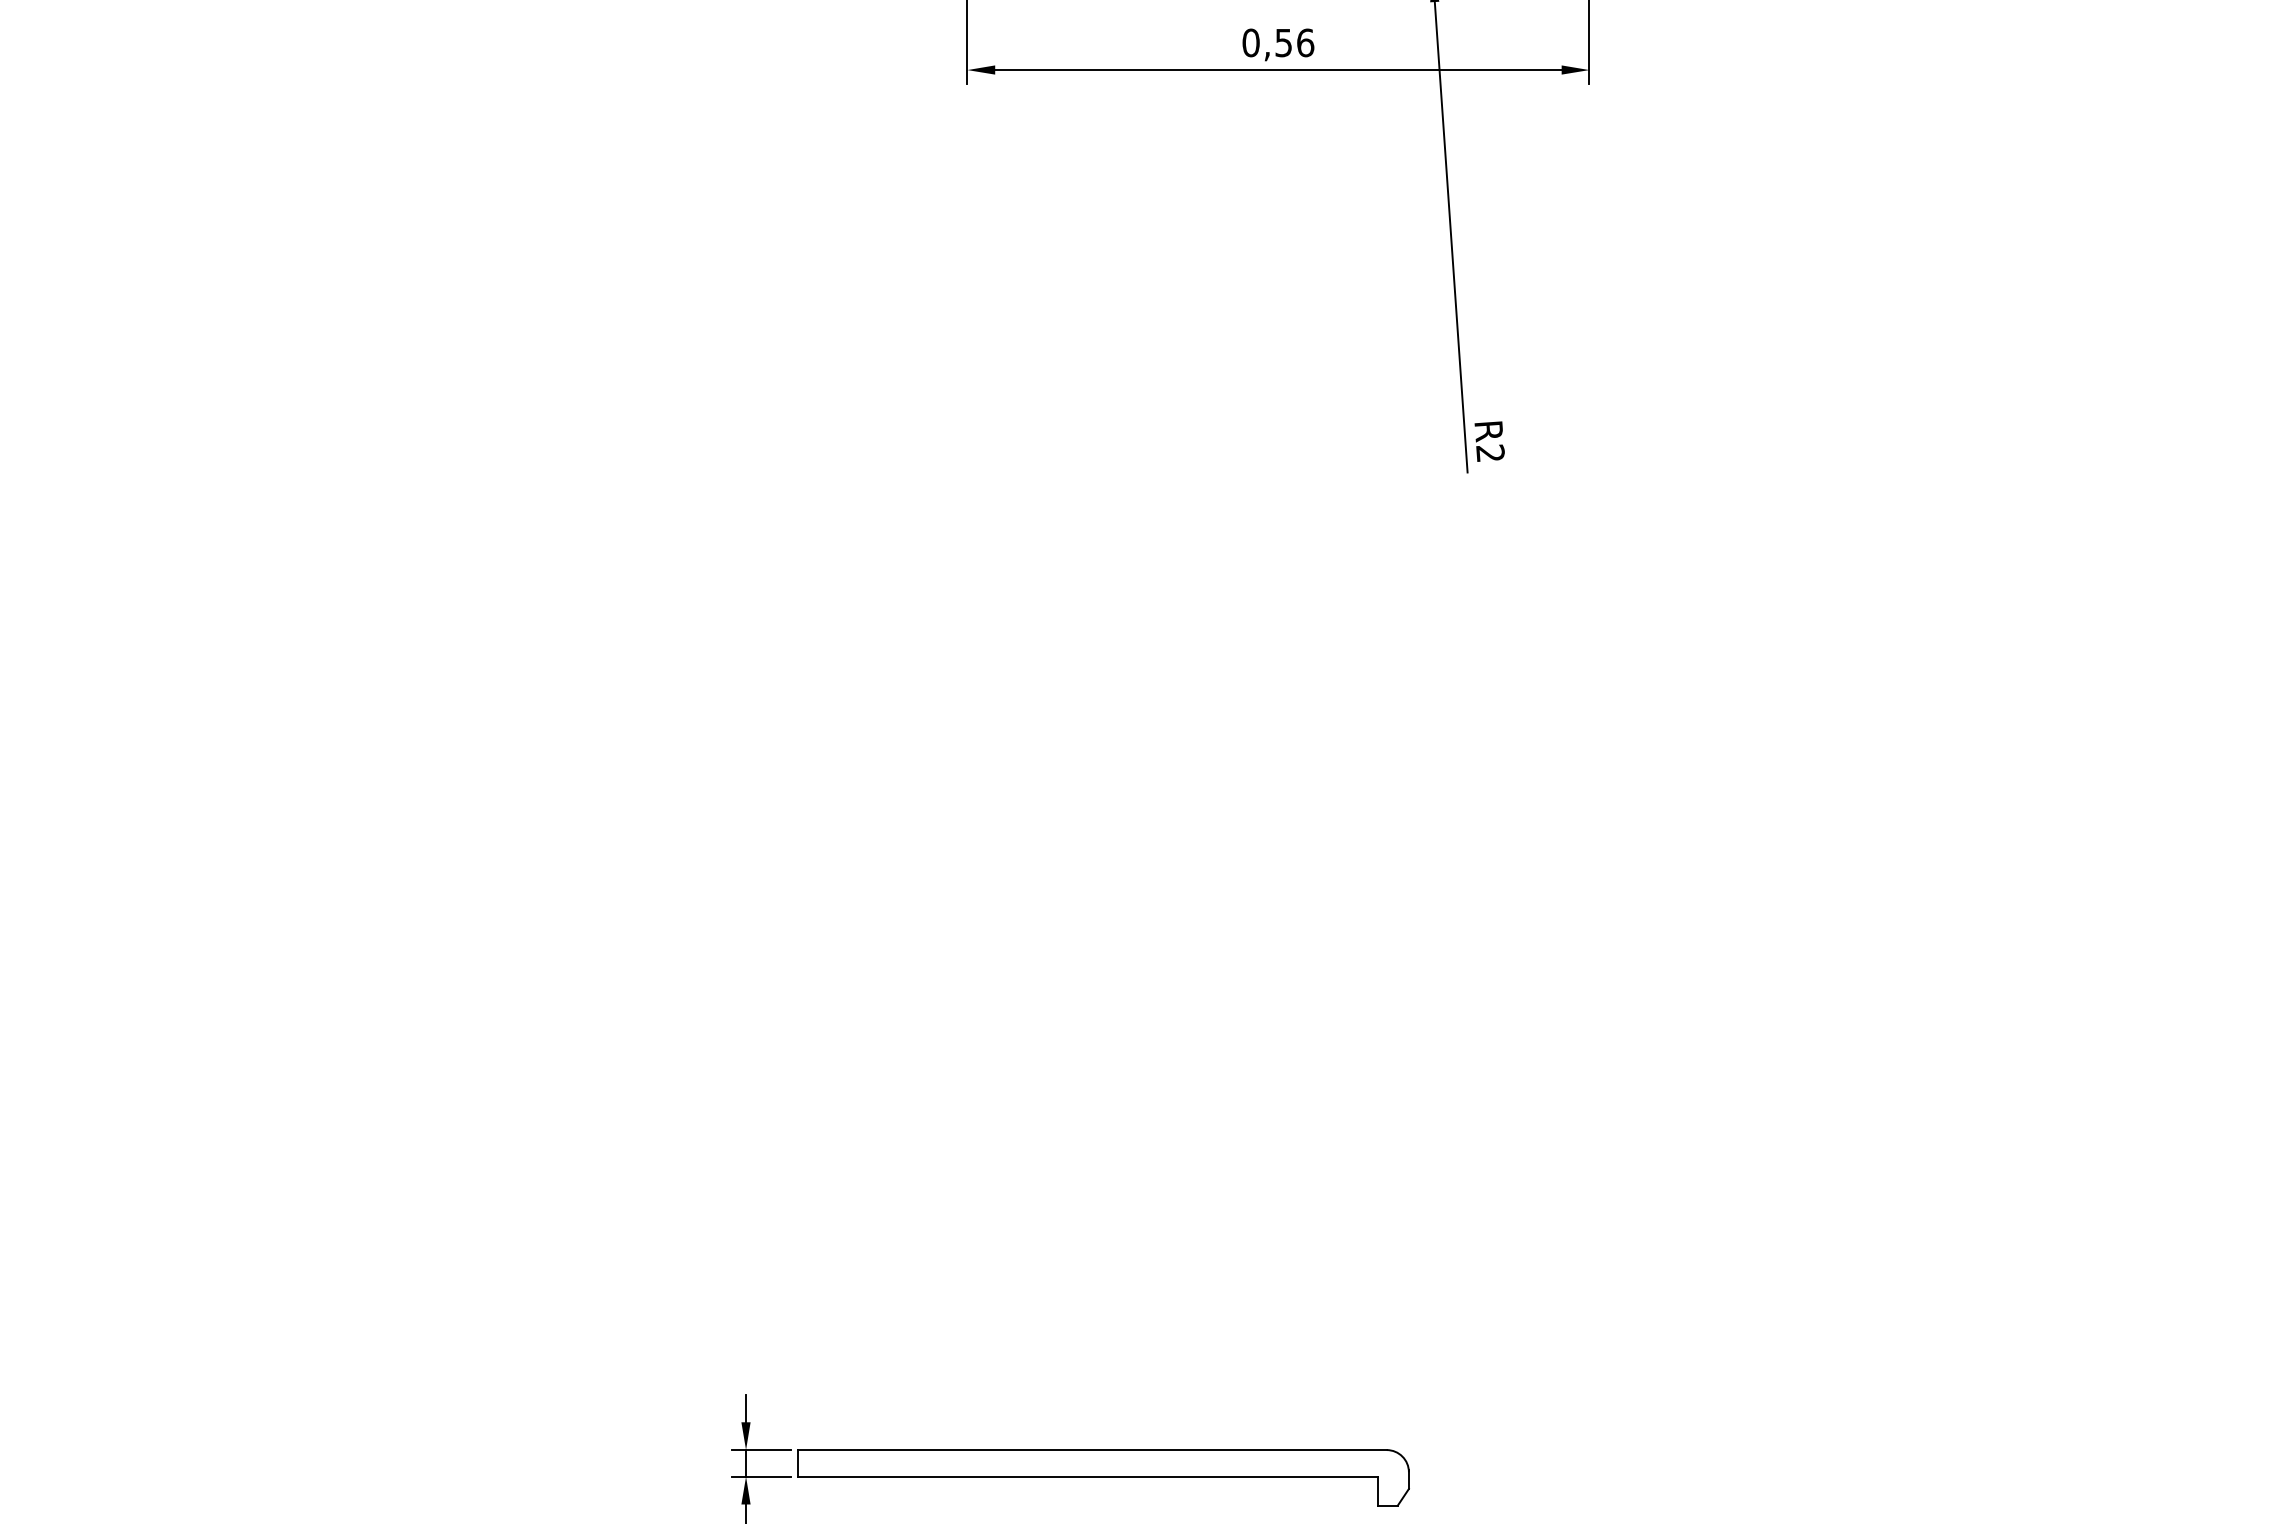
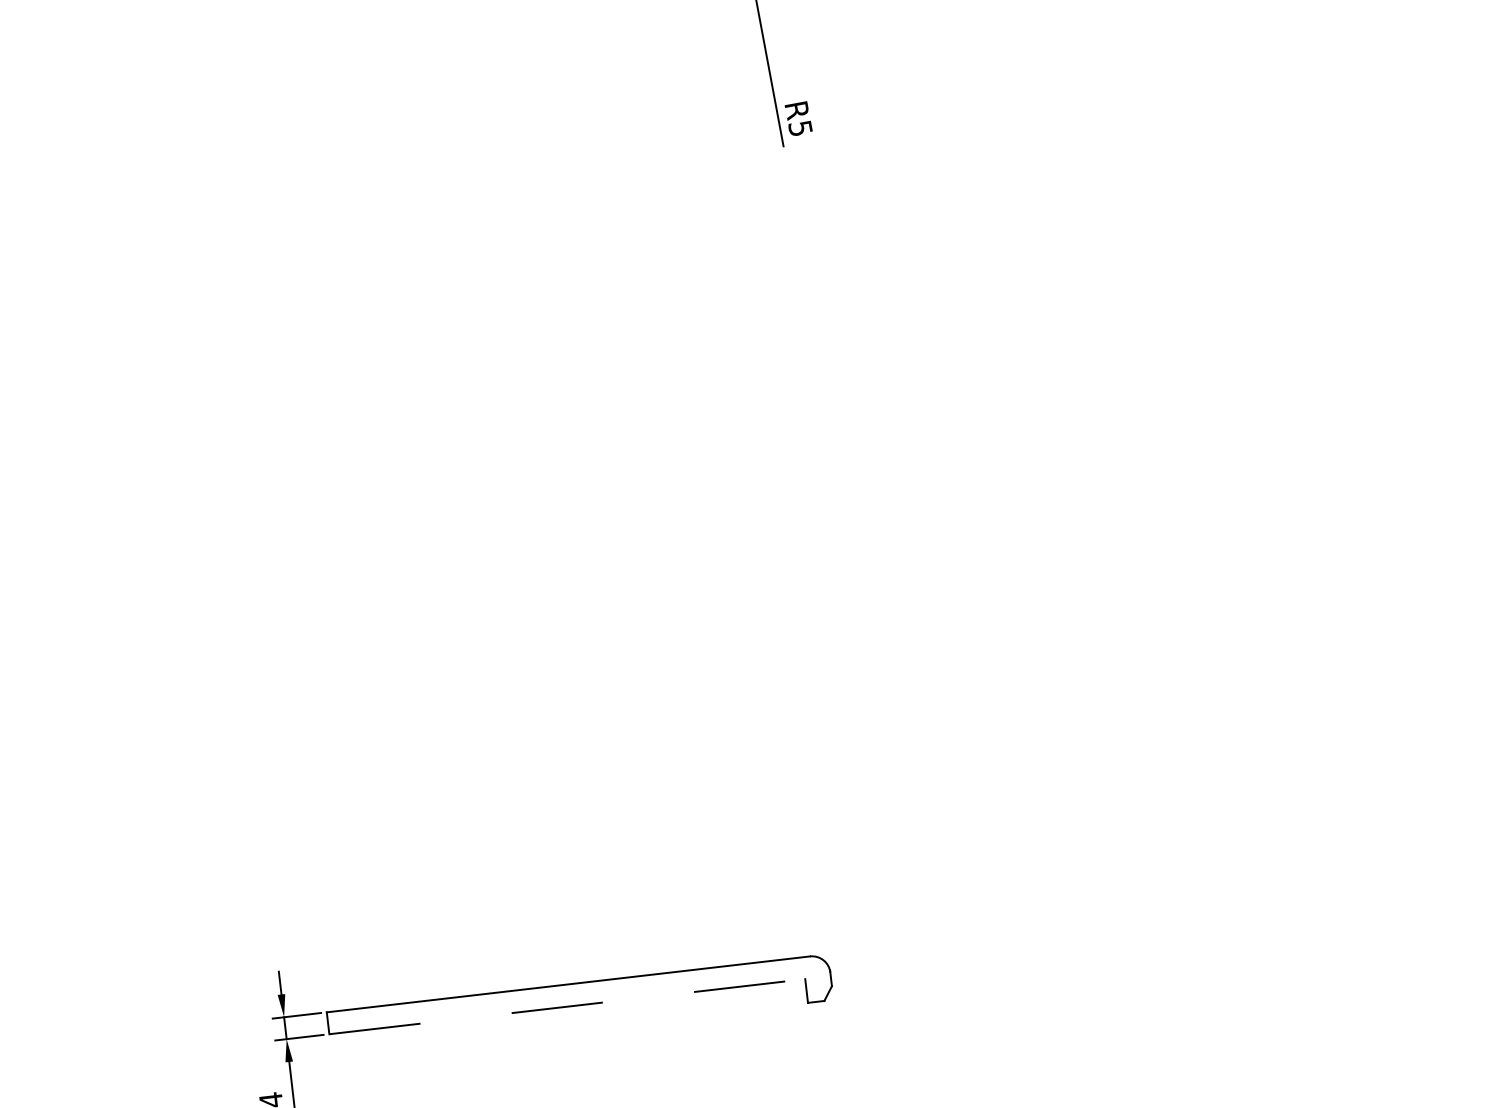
text: (1490, 452) -> (800, 127), R2 -> R5
line: (1087, 1476) -> (566, 1006), solid -> dashed

